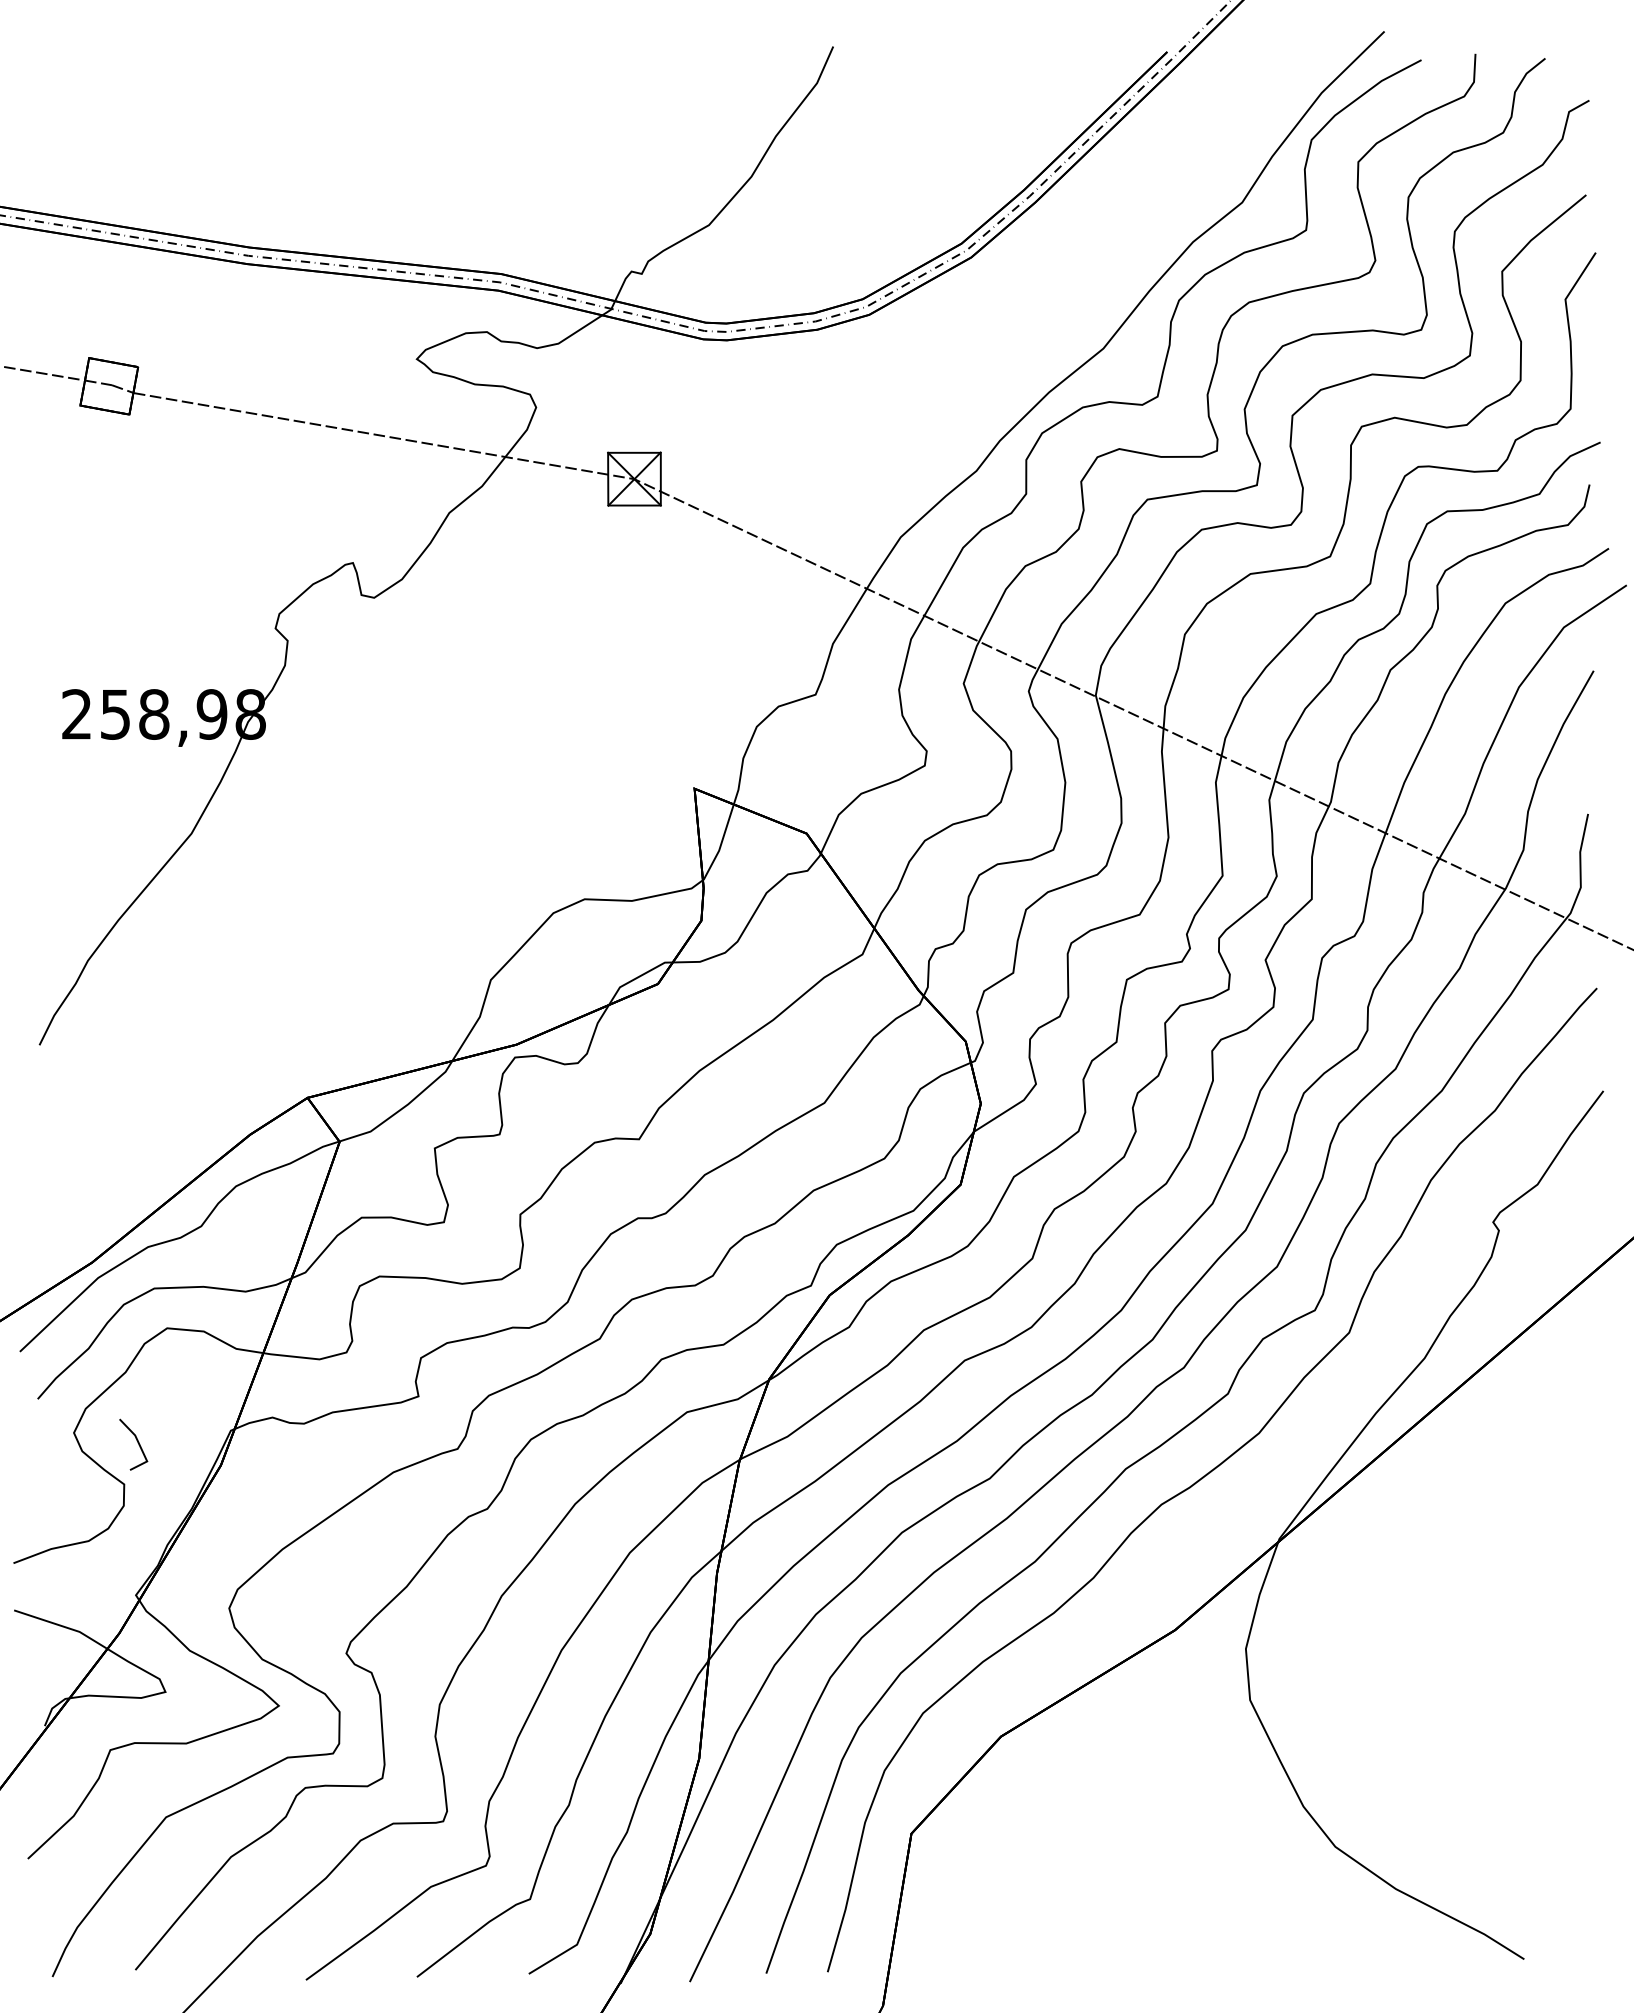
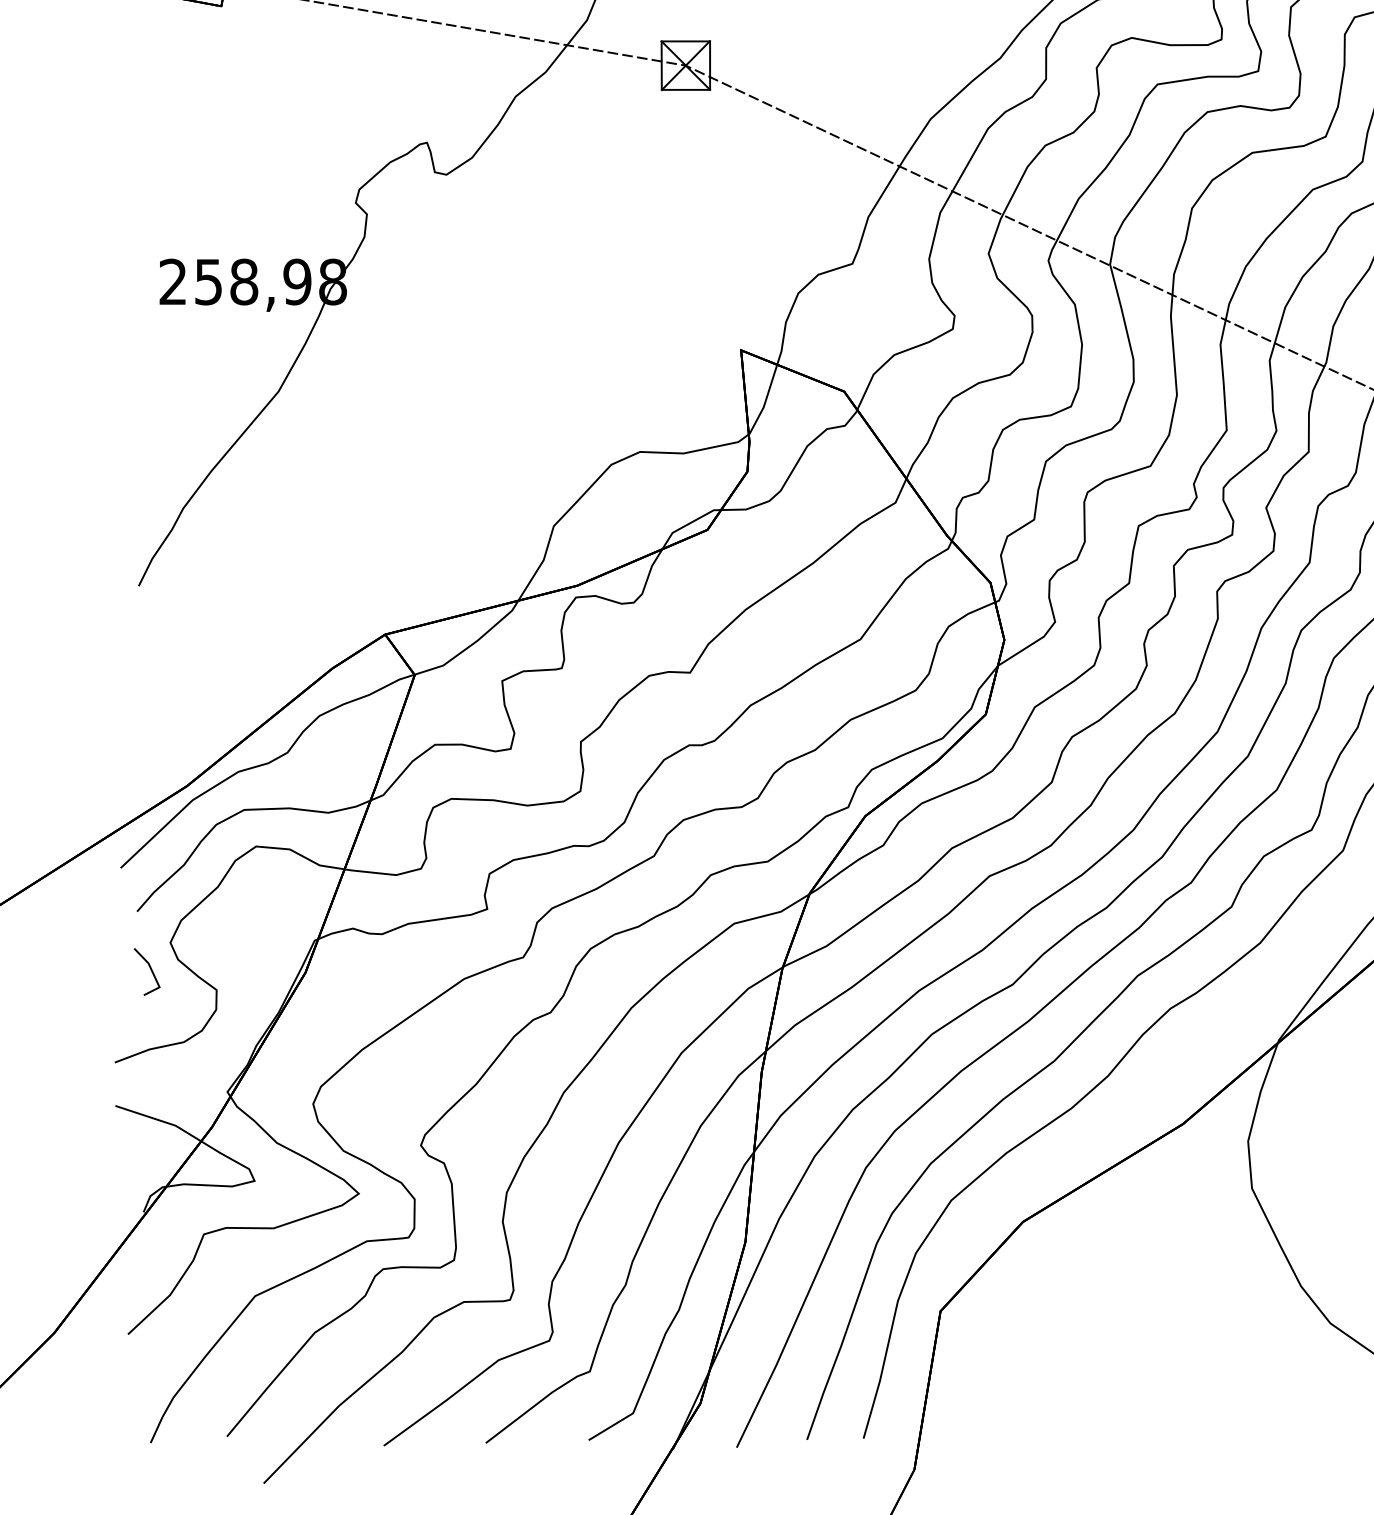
line: (137, 1443) -> (150, 970), moved

